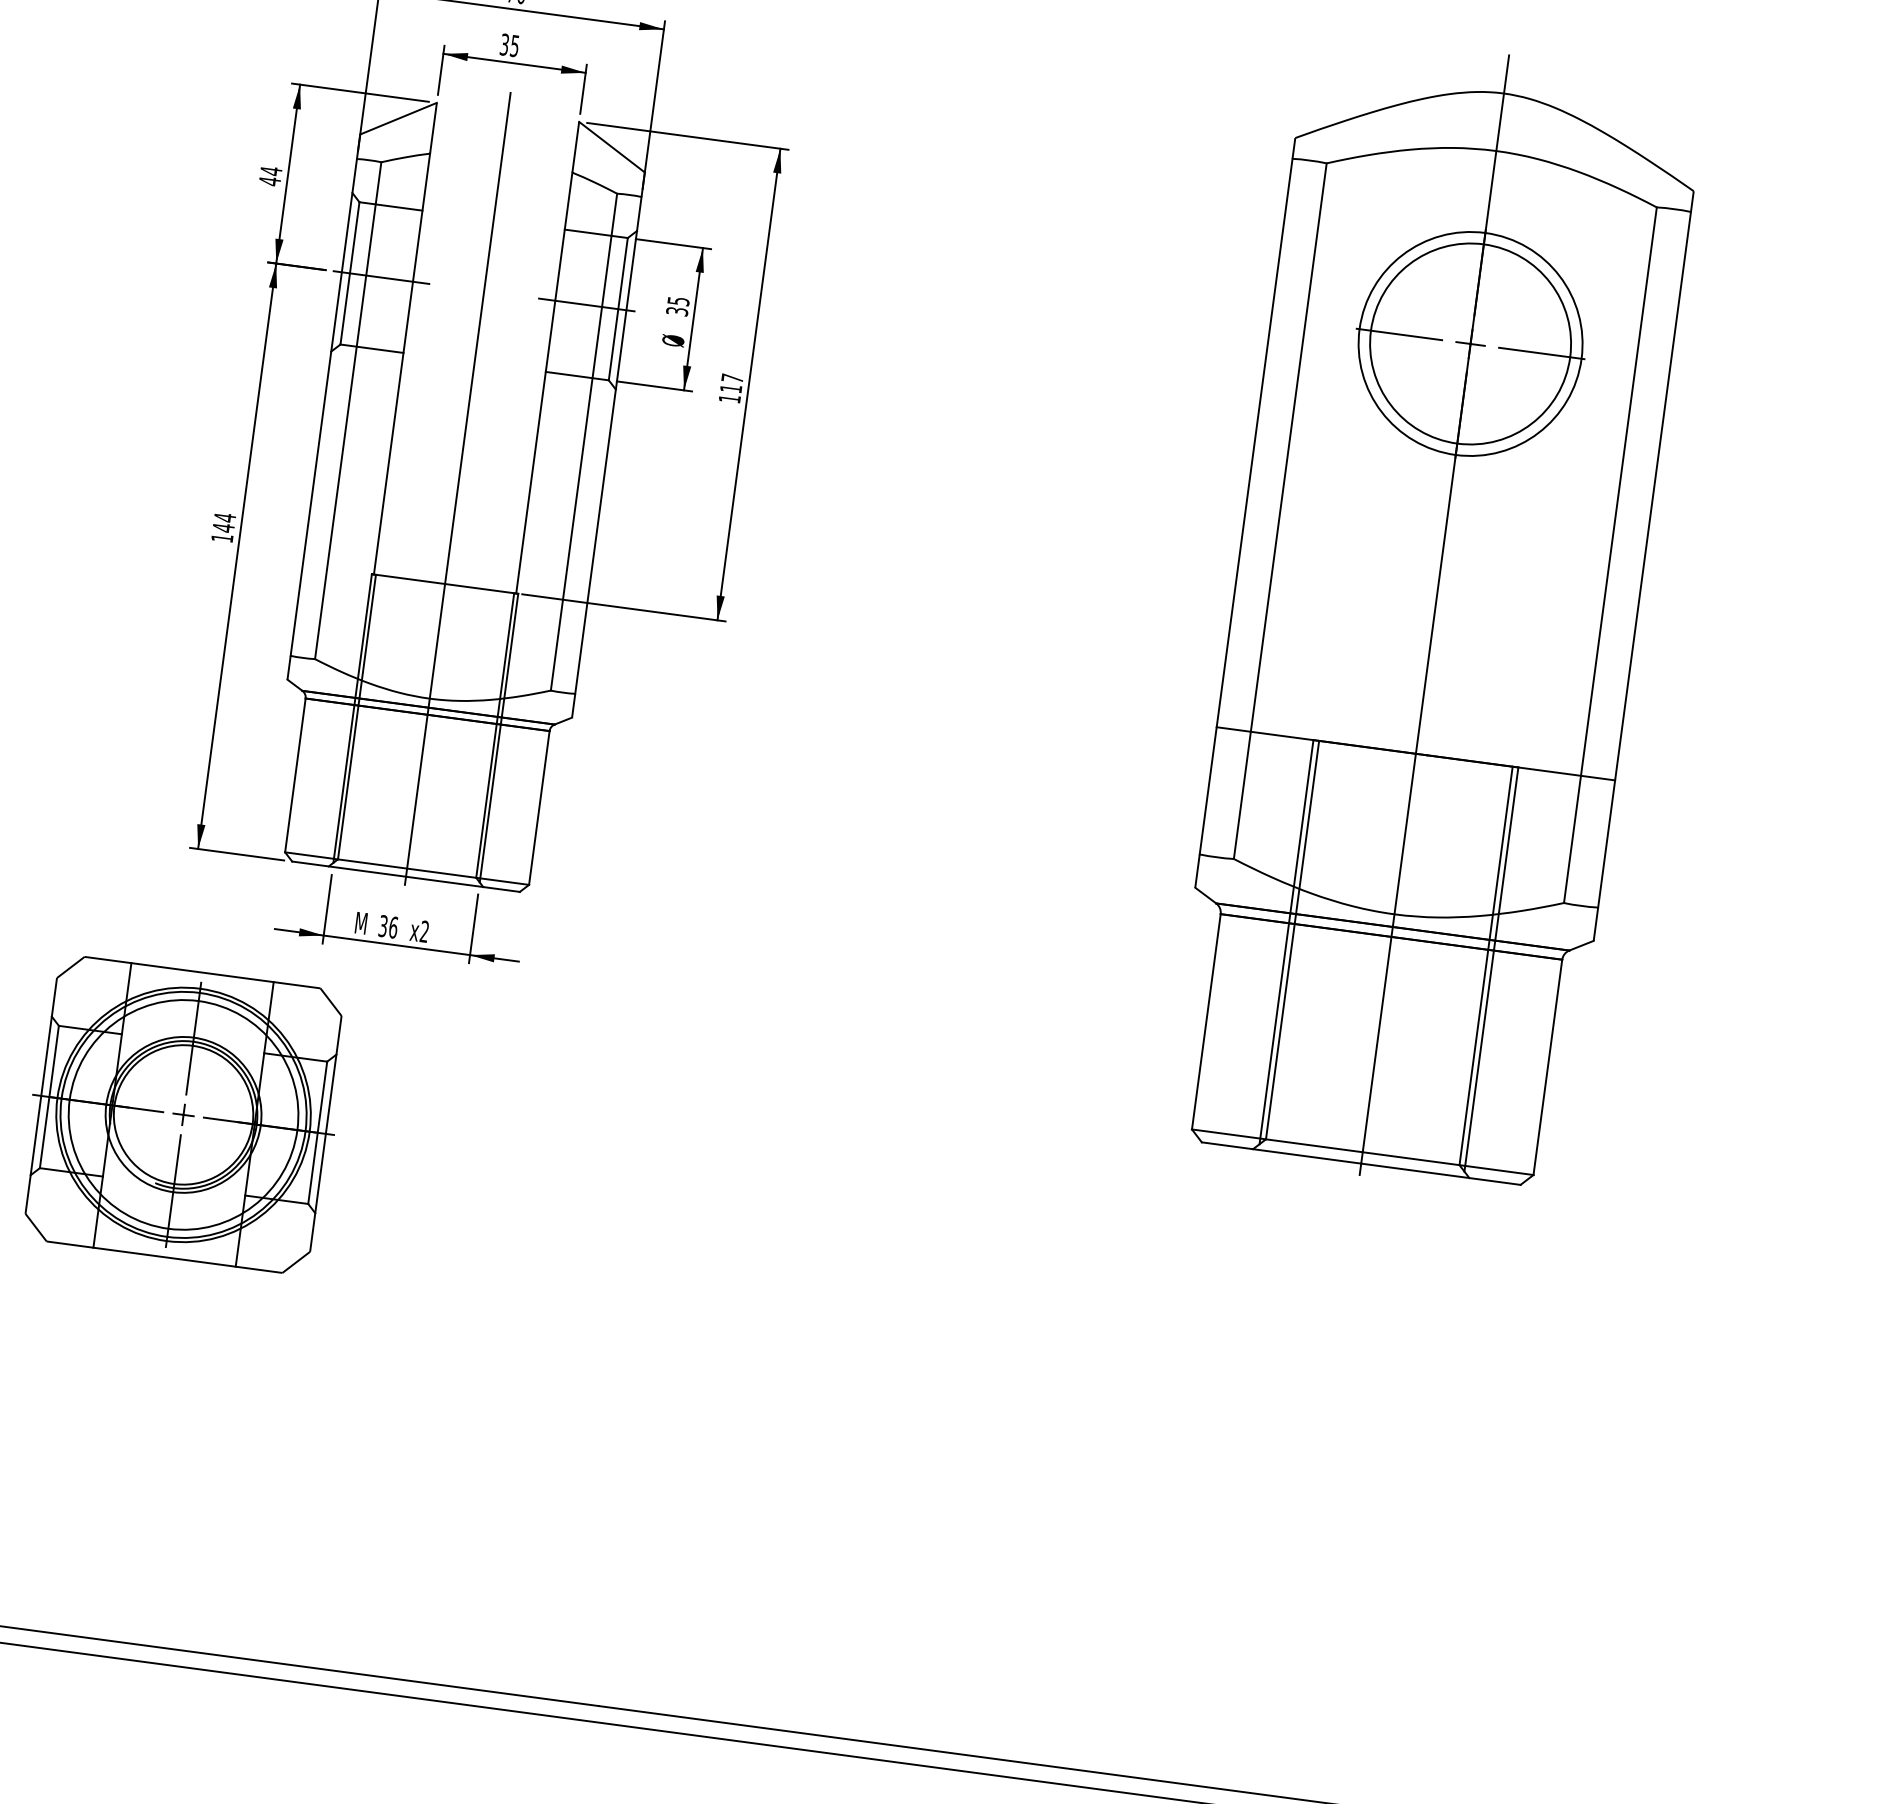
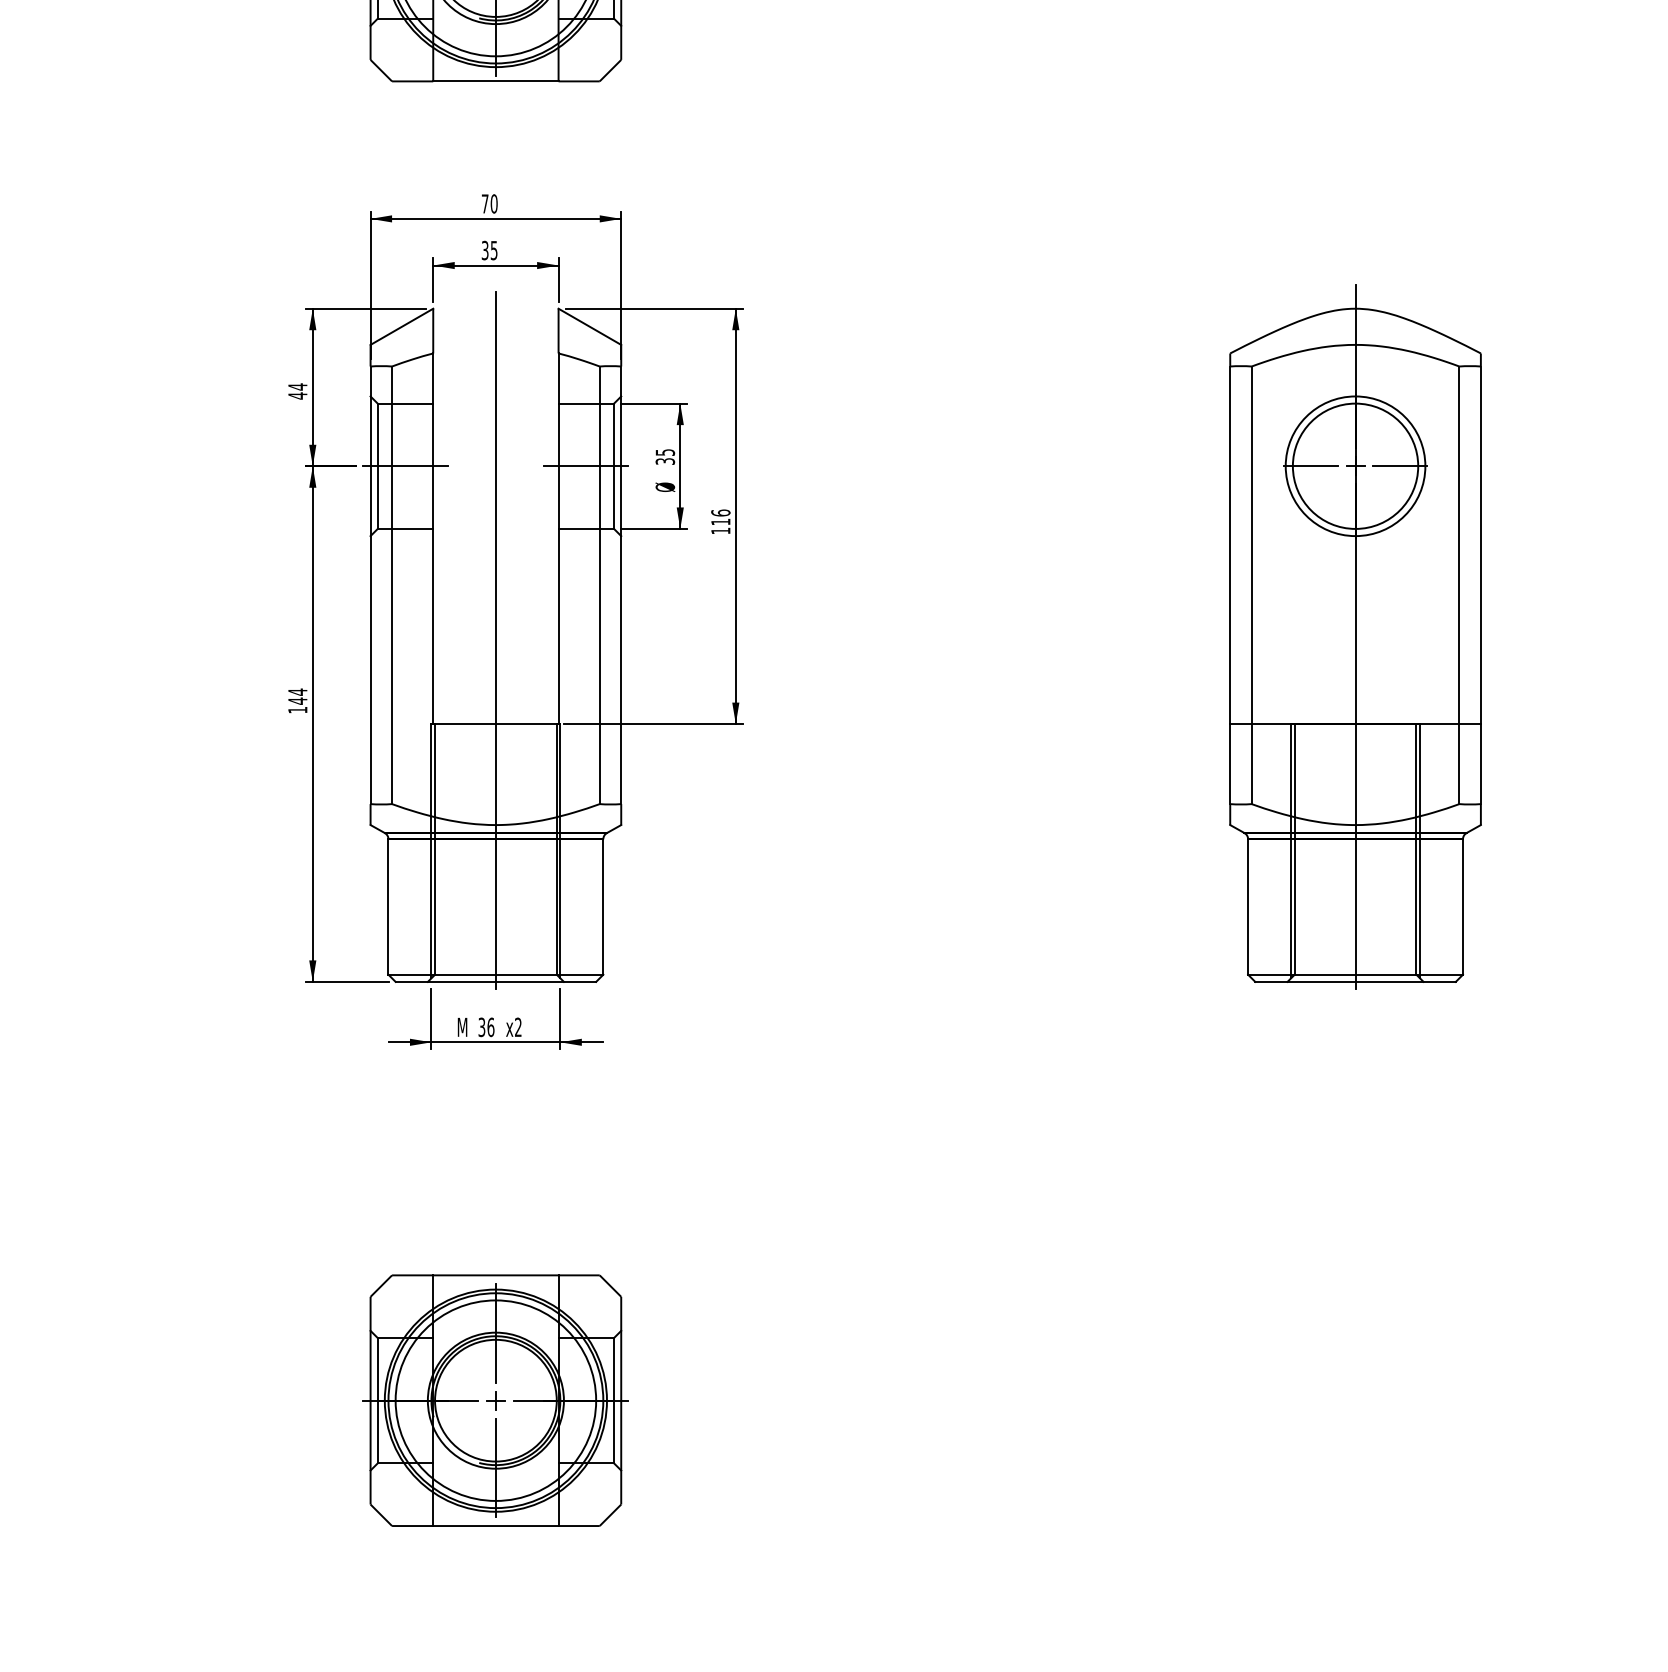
text: (732, 377) -> (720, 512), 117 -> 116
part: (1434, 614) -> (1355, 636), size x0.71
part: (183, 1114) -> (495, 1400), moved

